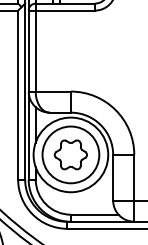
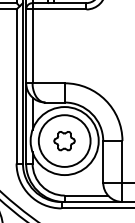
part: (70, 154) -> (64, 140), size x0.7

